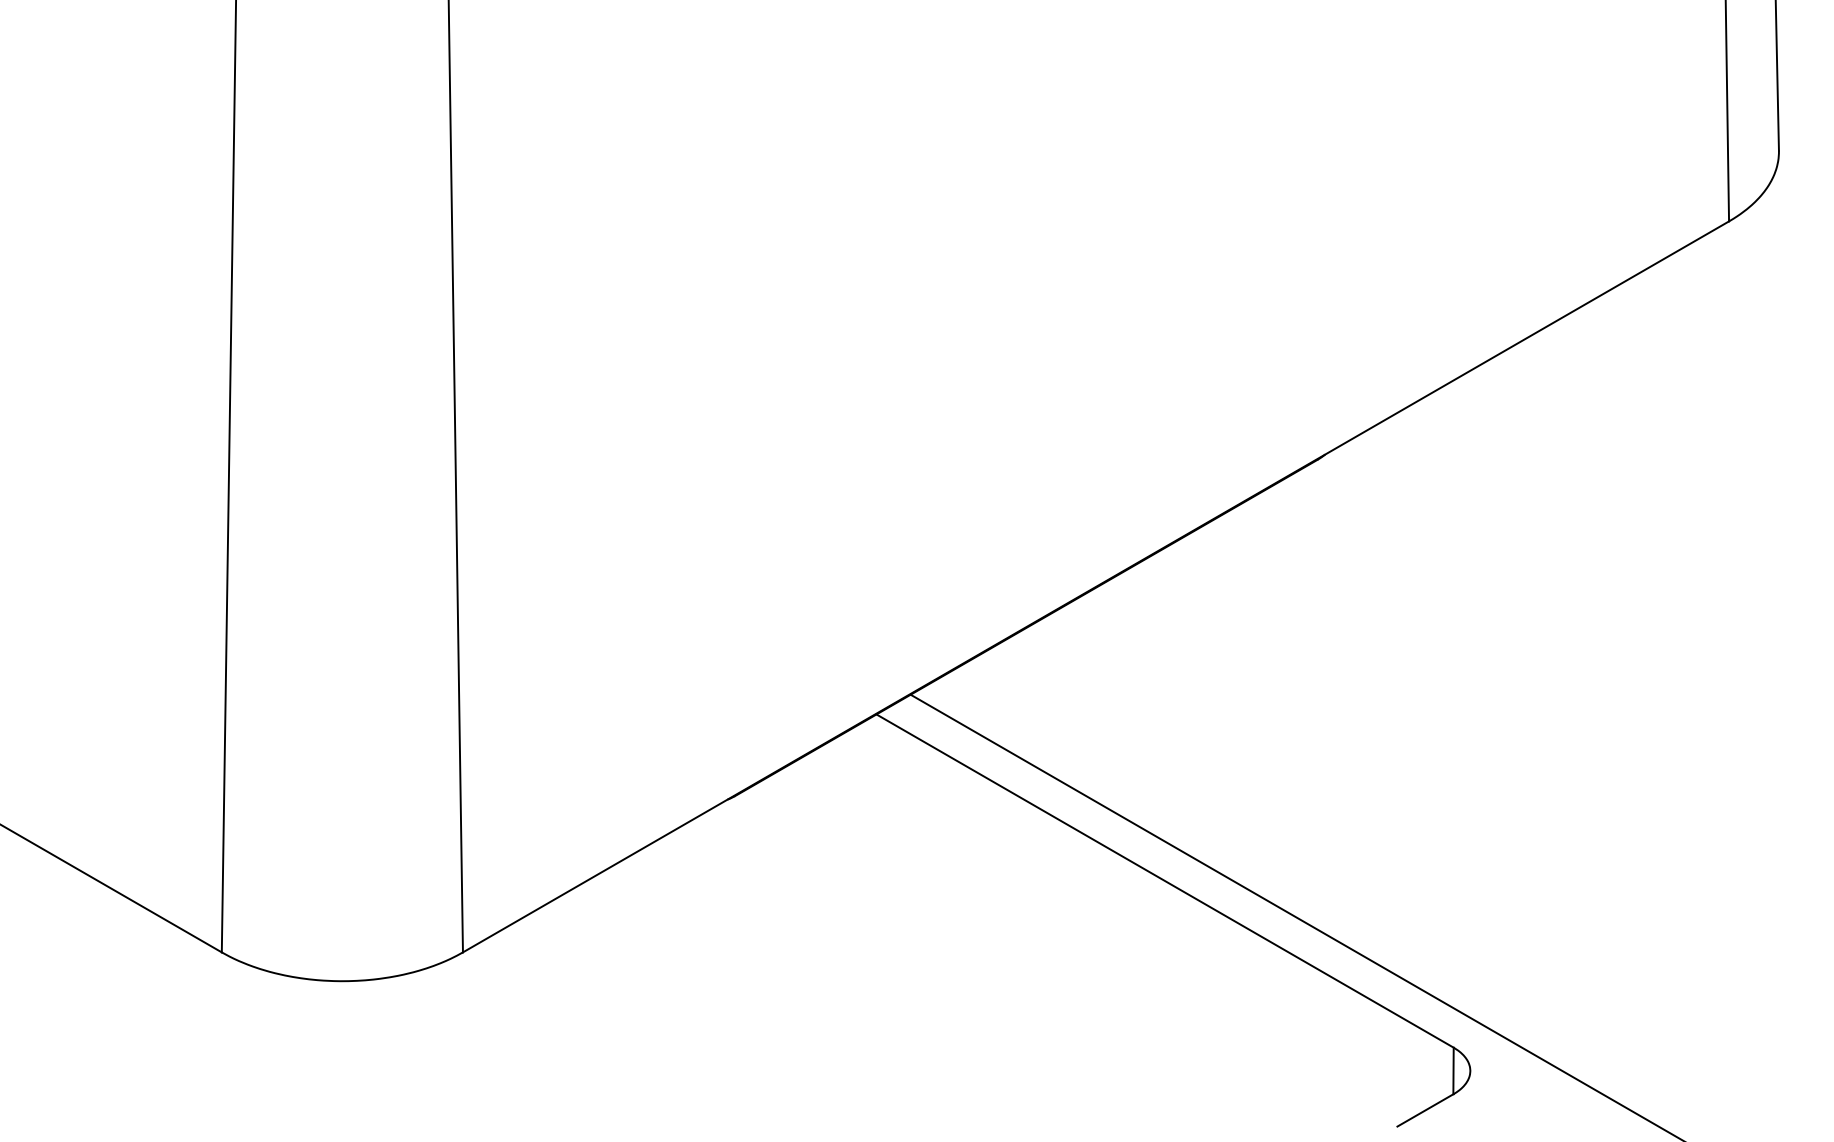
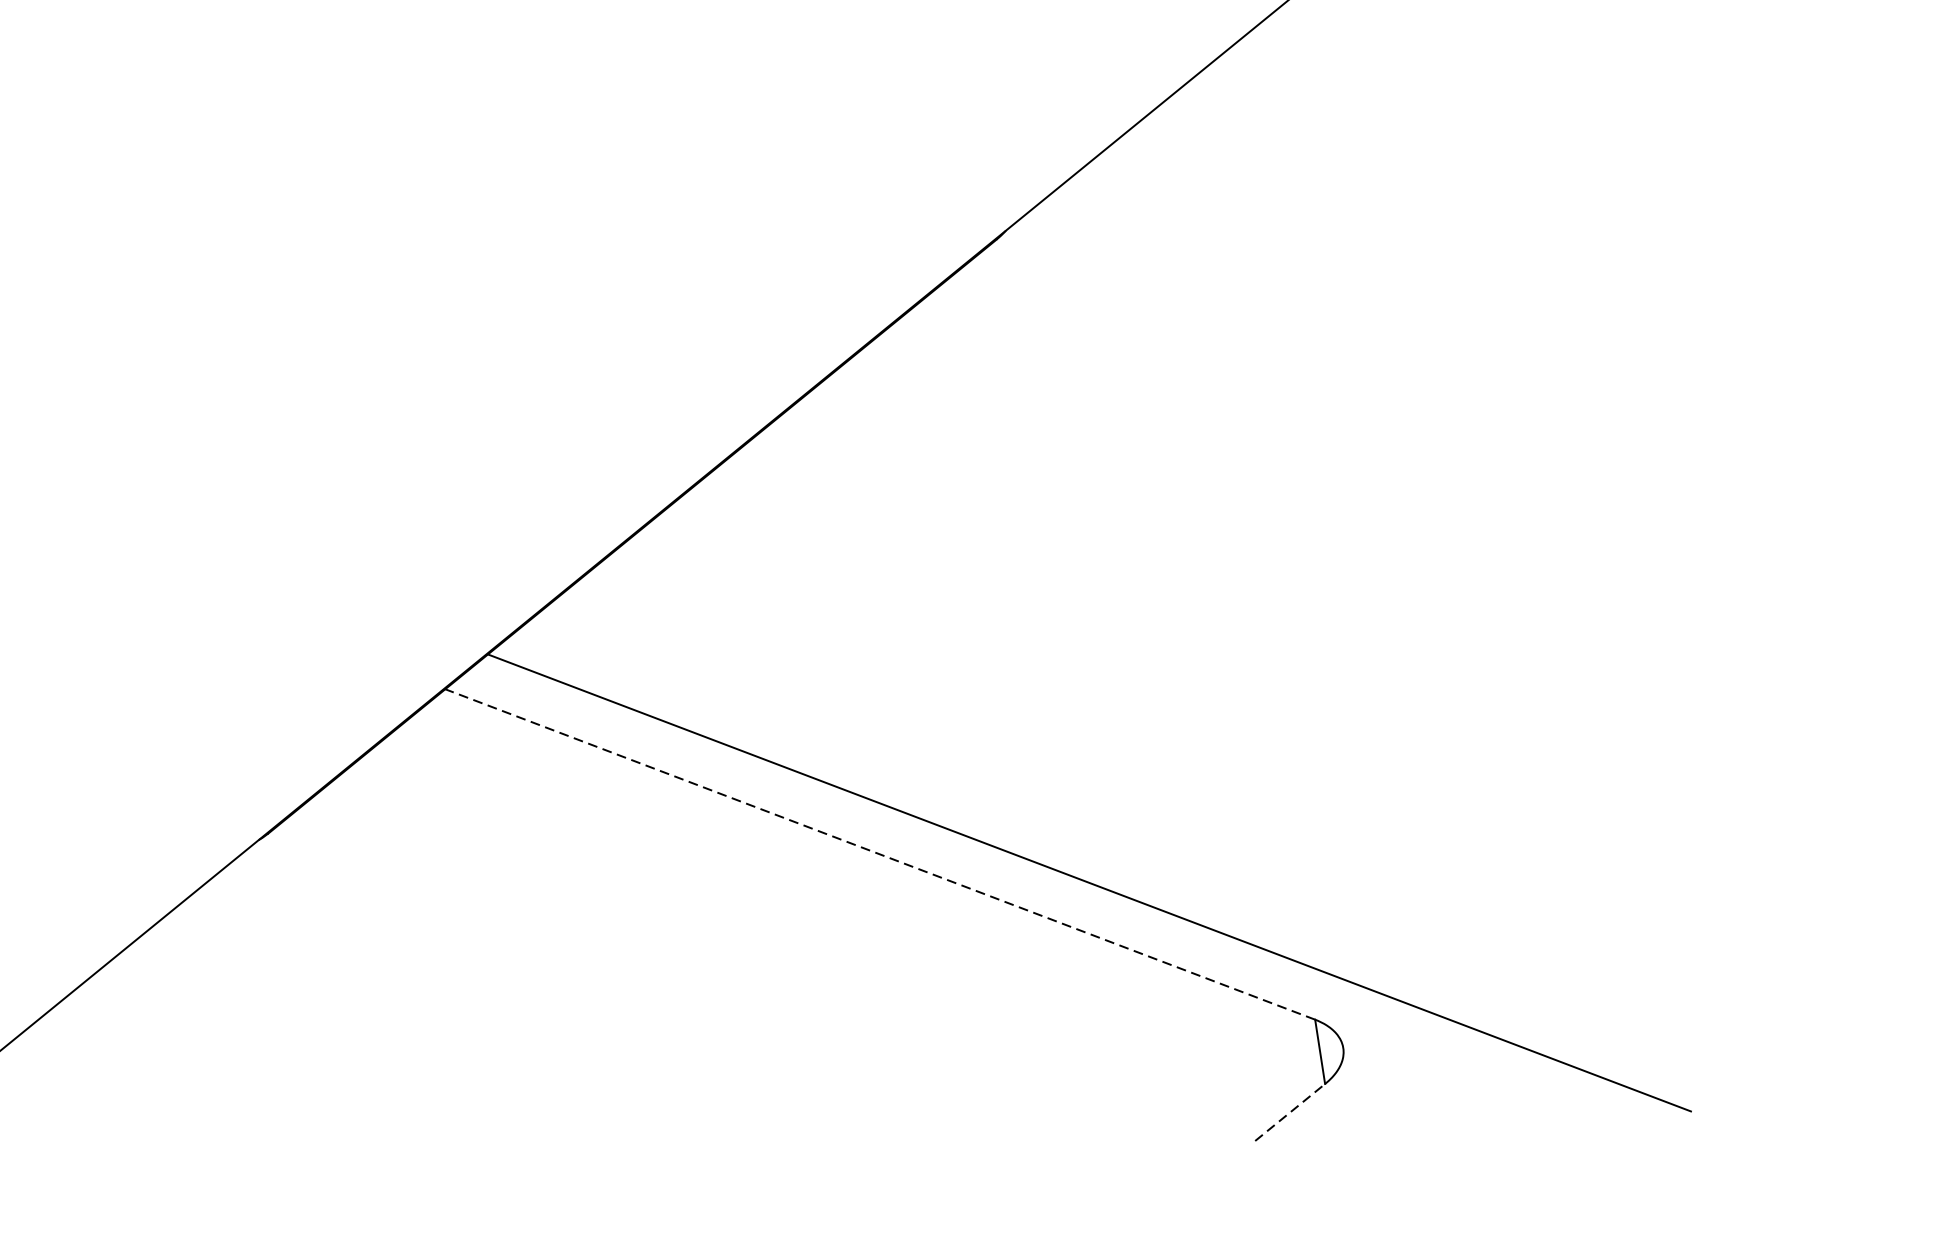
line: (1164, 880) -> (879, 853), solid -> dashed
line: (1426, 1110) -> (1291, 1112), solid -> dashed

